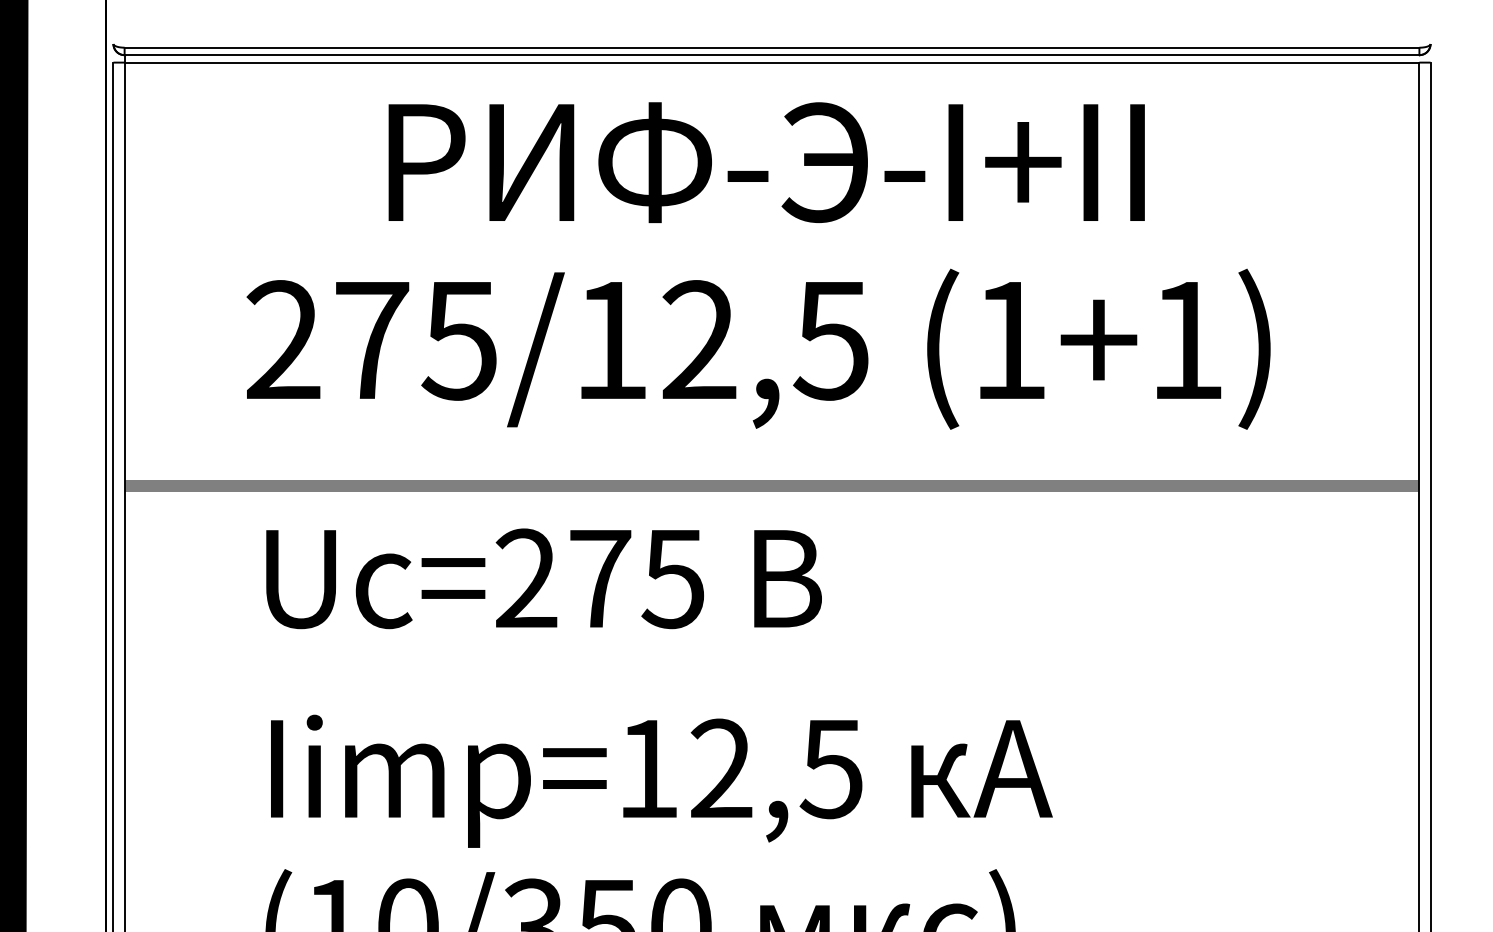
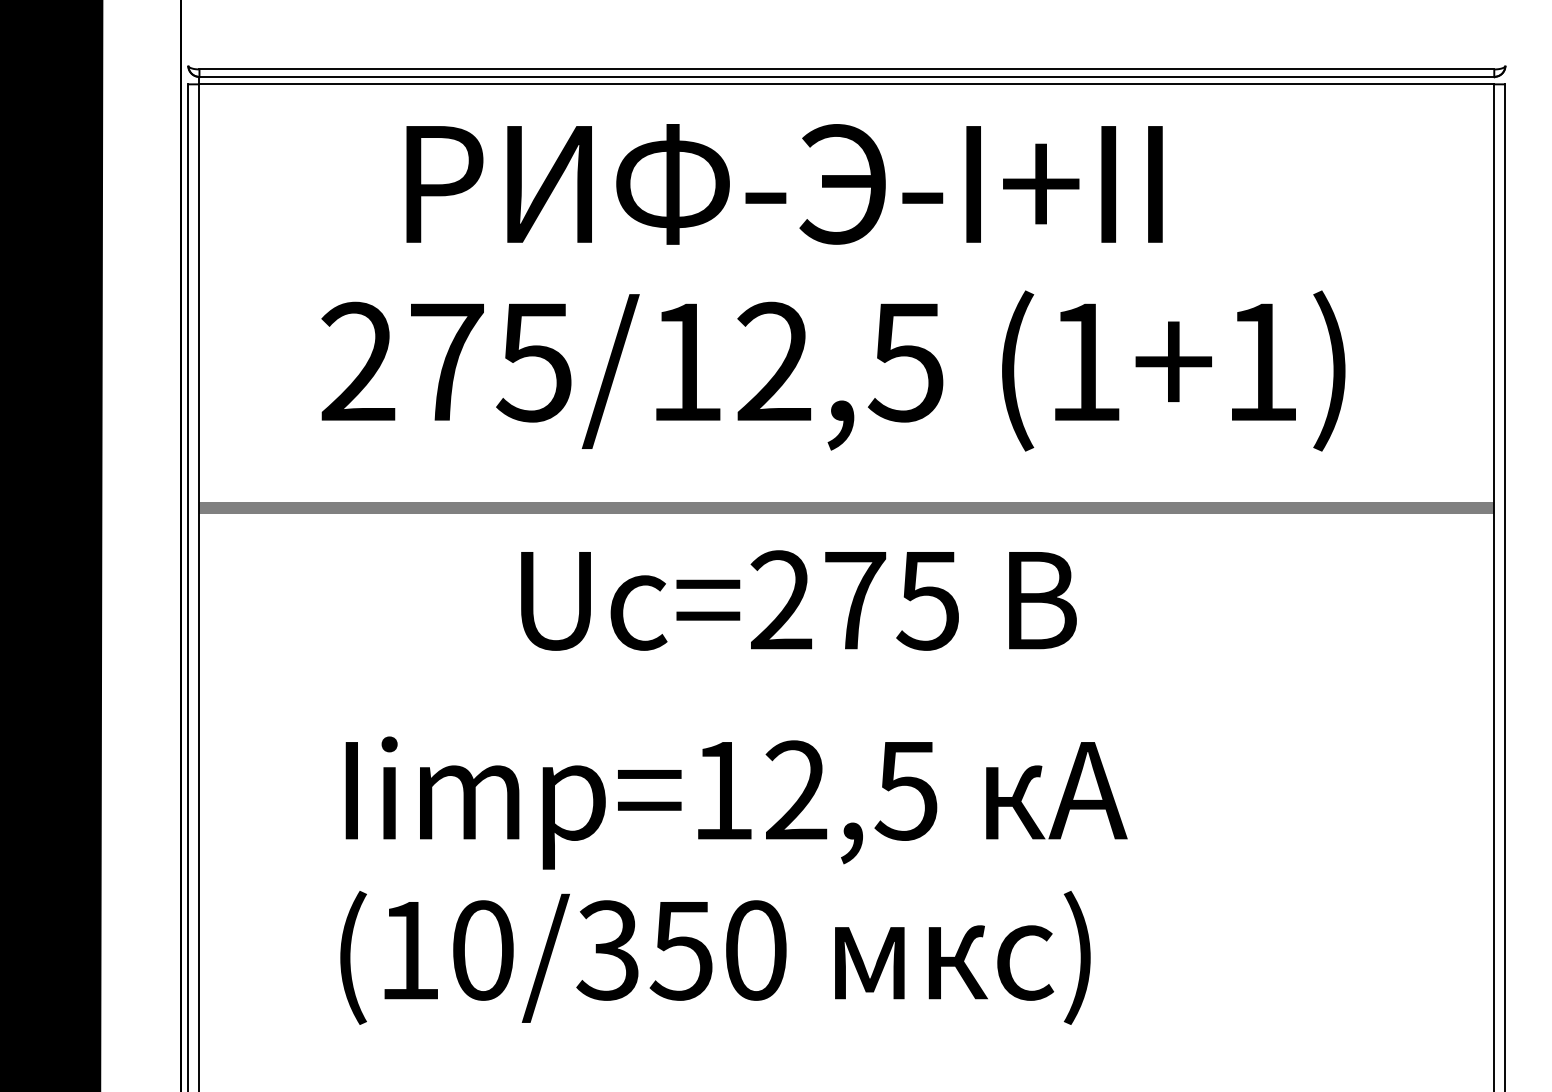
text: (766, 162) -> (784, 184), moved
text: (543, 578) -> (798, 600), moved

